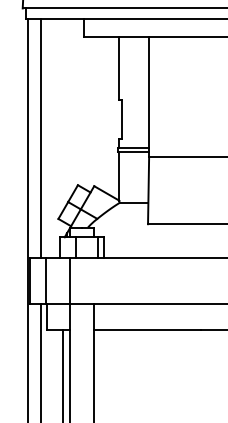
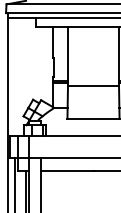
line: (39, 137) -> (14, 76), removed

